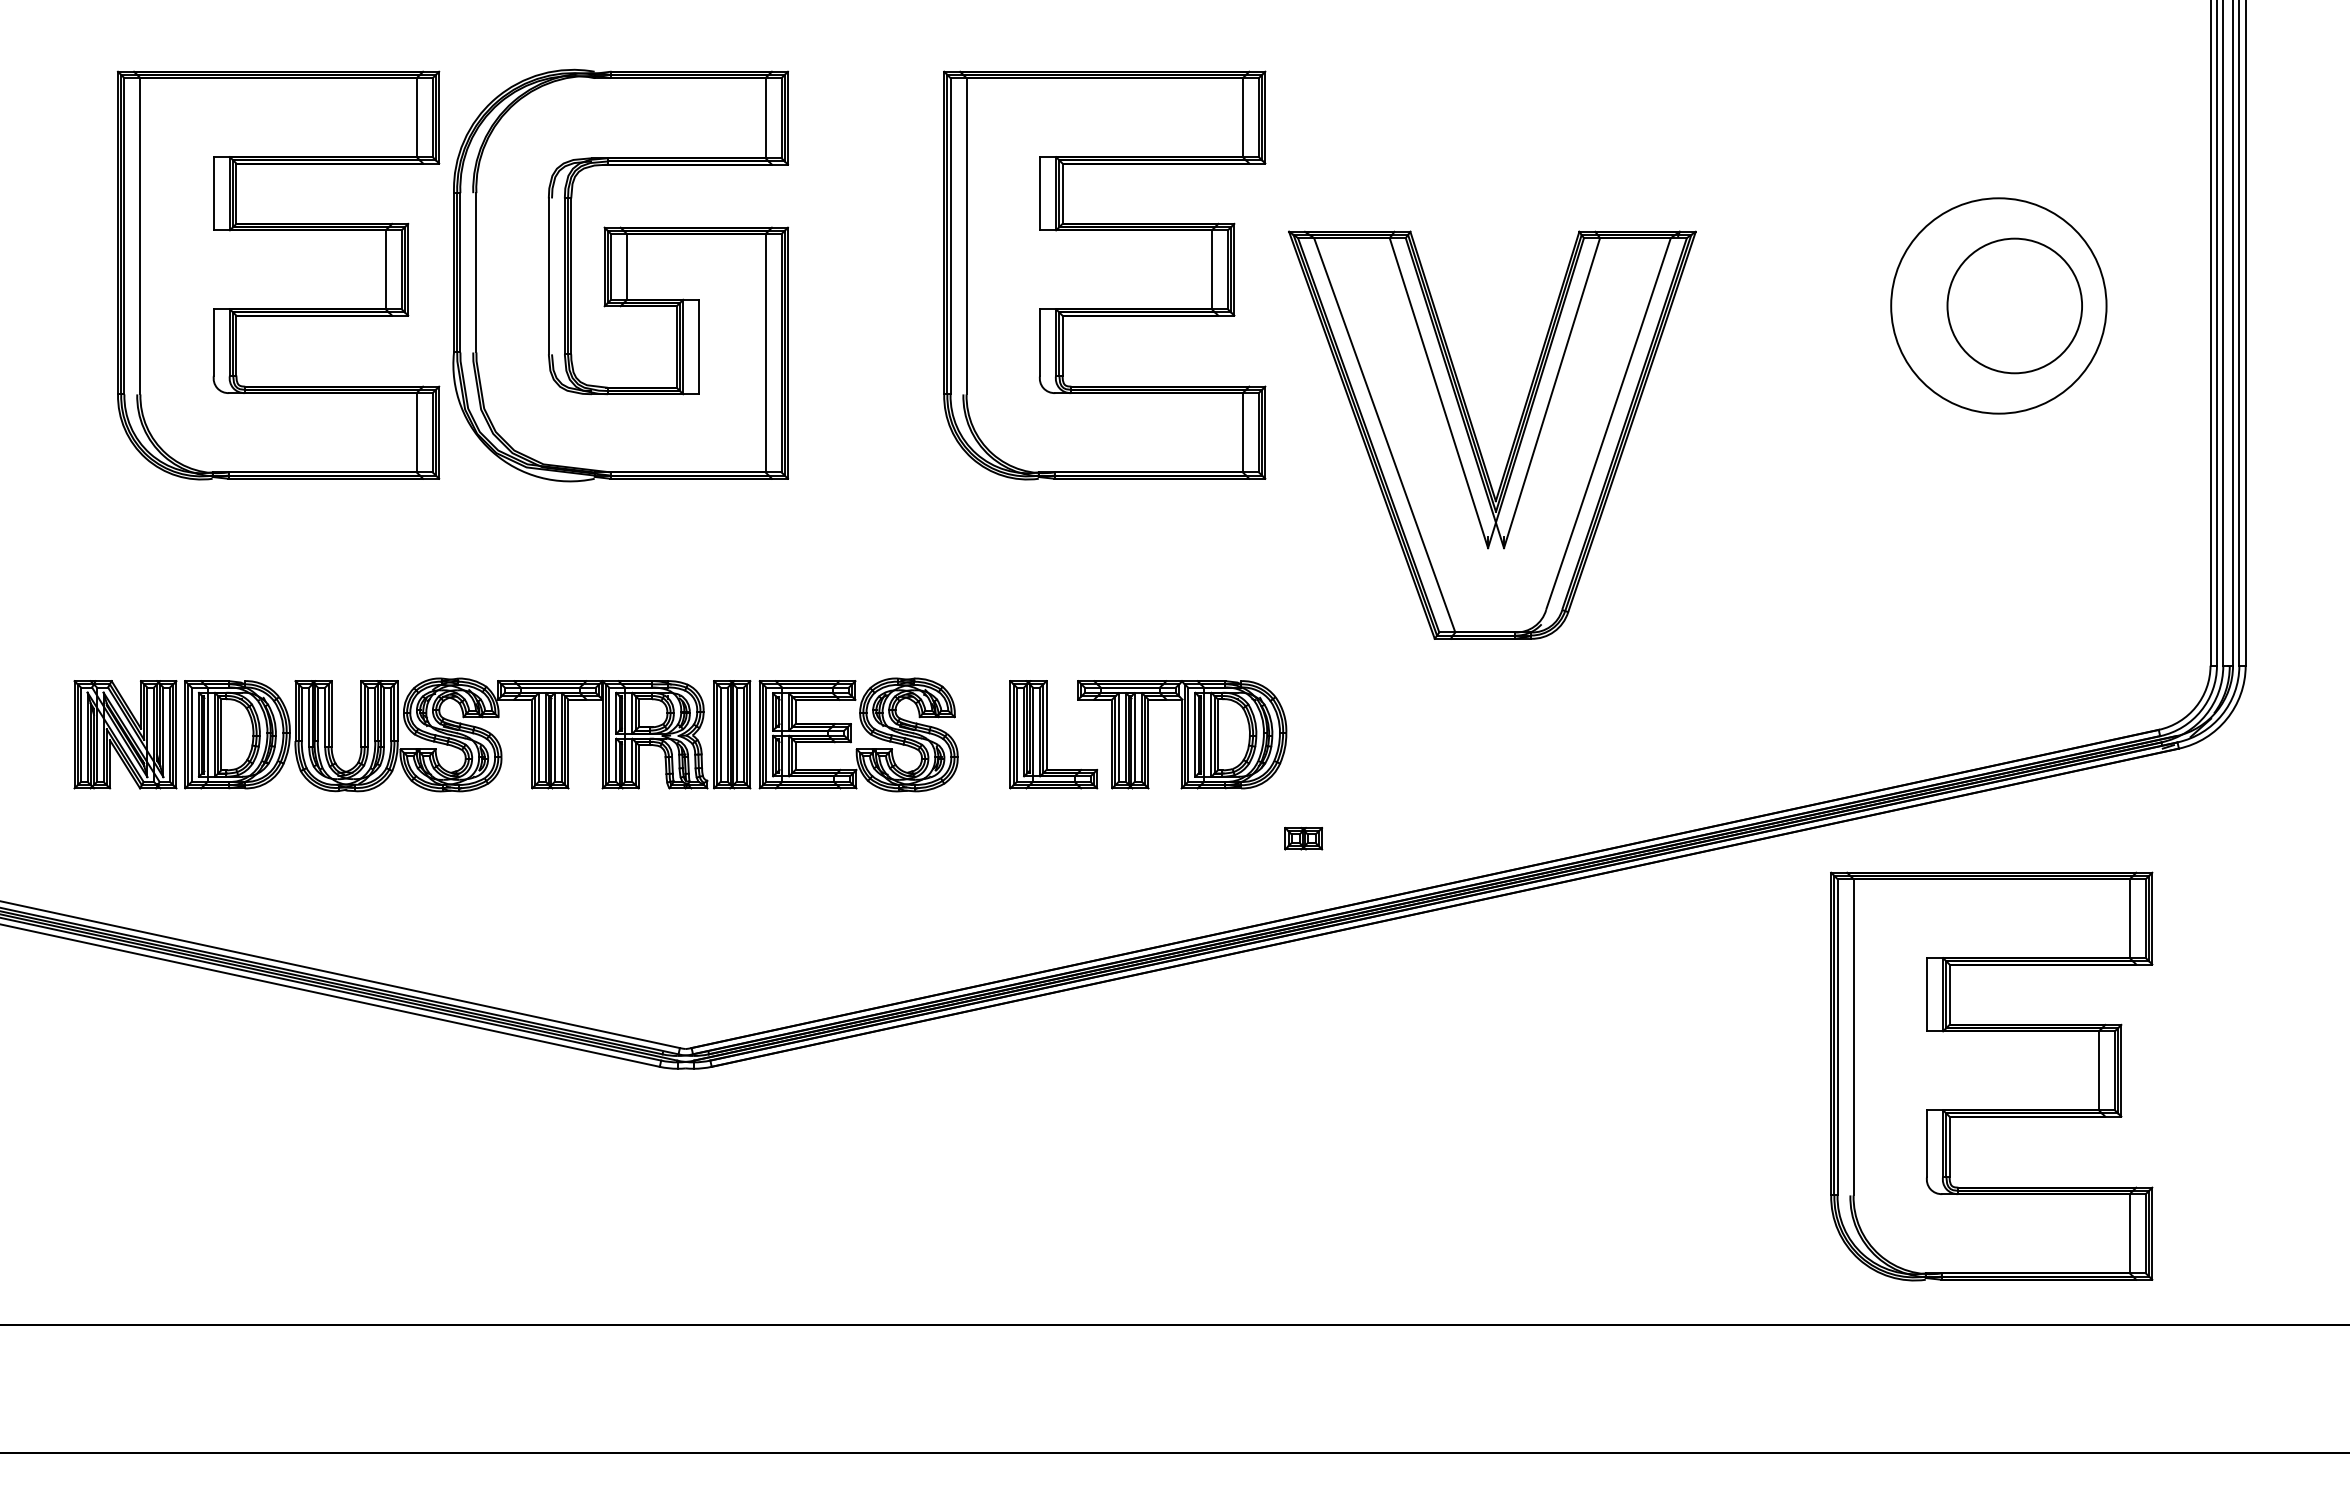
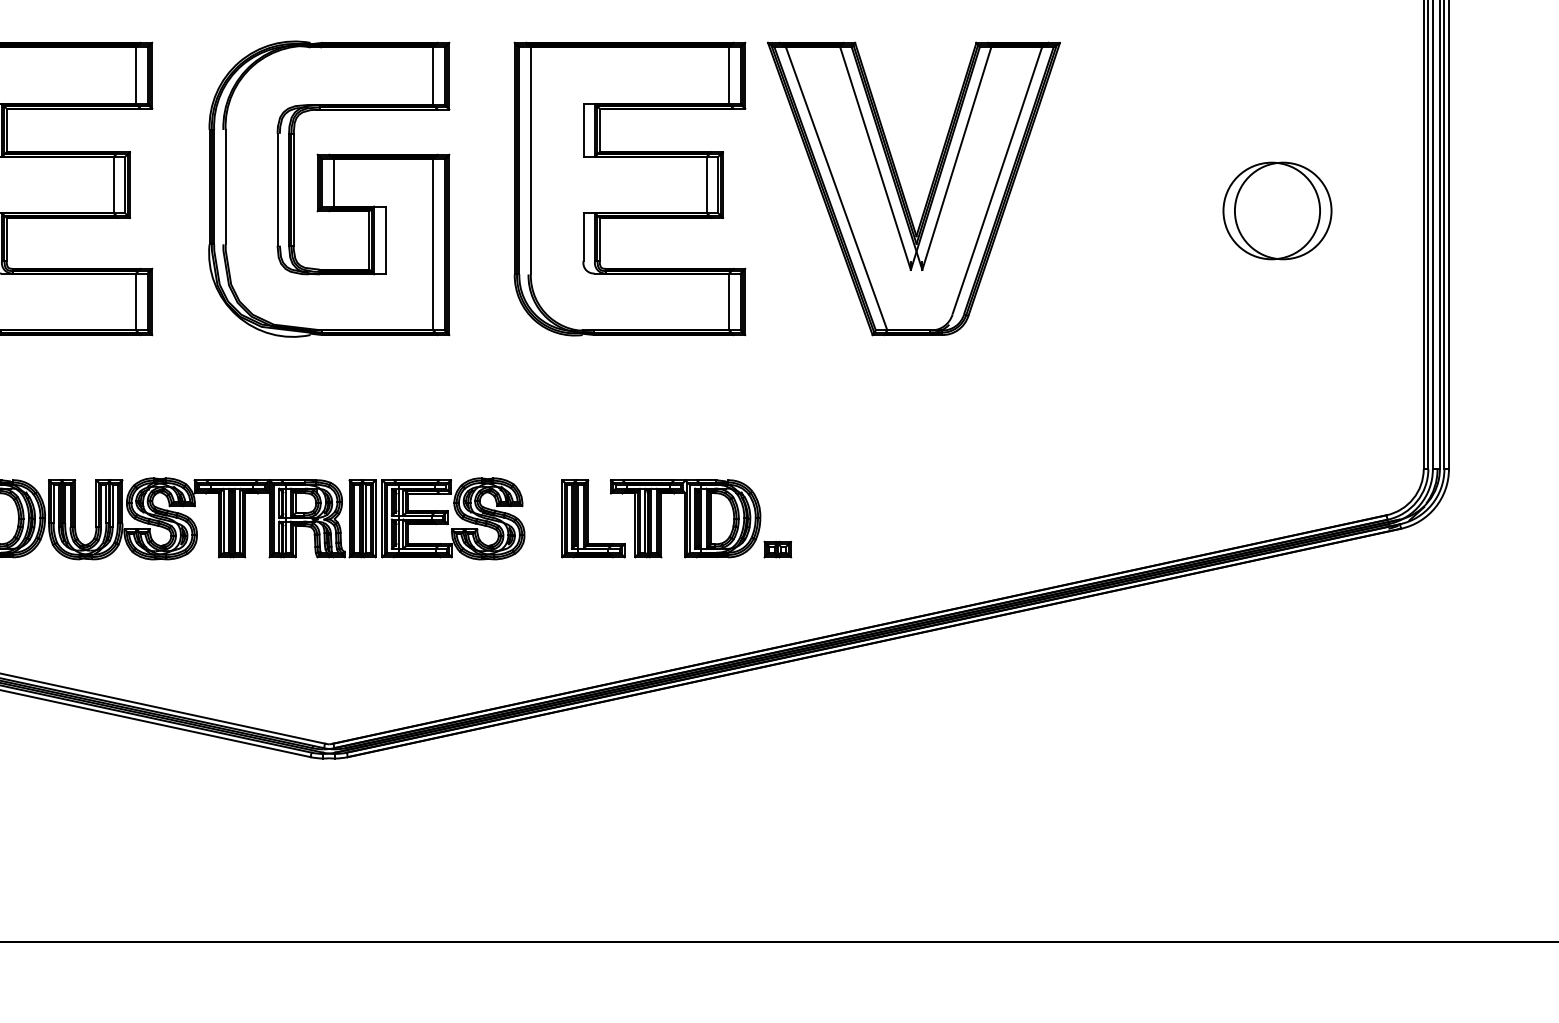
part: (620, 275) -> (329, 189), moved
circle: (1998, 305) -> (1271, 210), size x0.62
part: (1477, 439) -> (903, 191), moved
part: (1303, 838) -> (777, 549), moved
part: (1991, 1076) -> (1266, 764), removed

